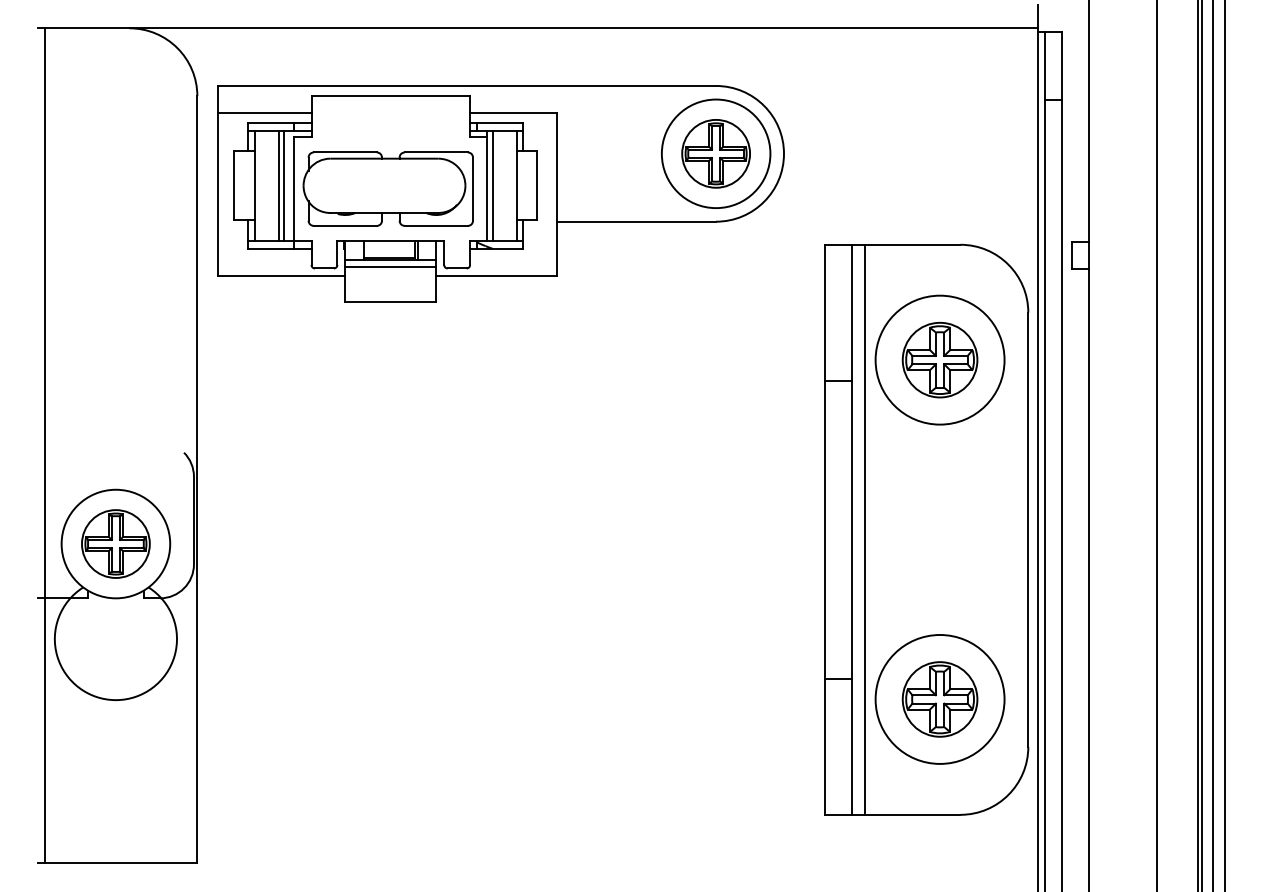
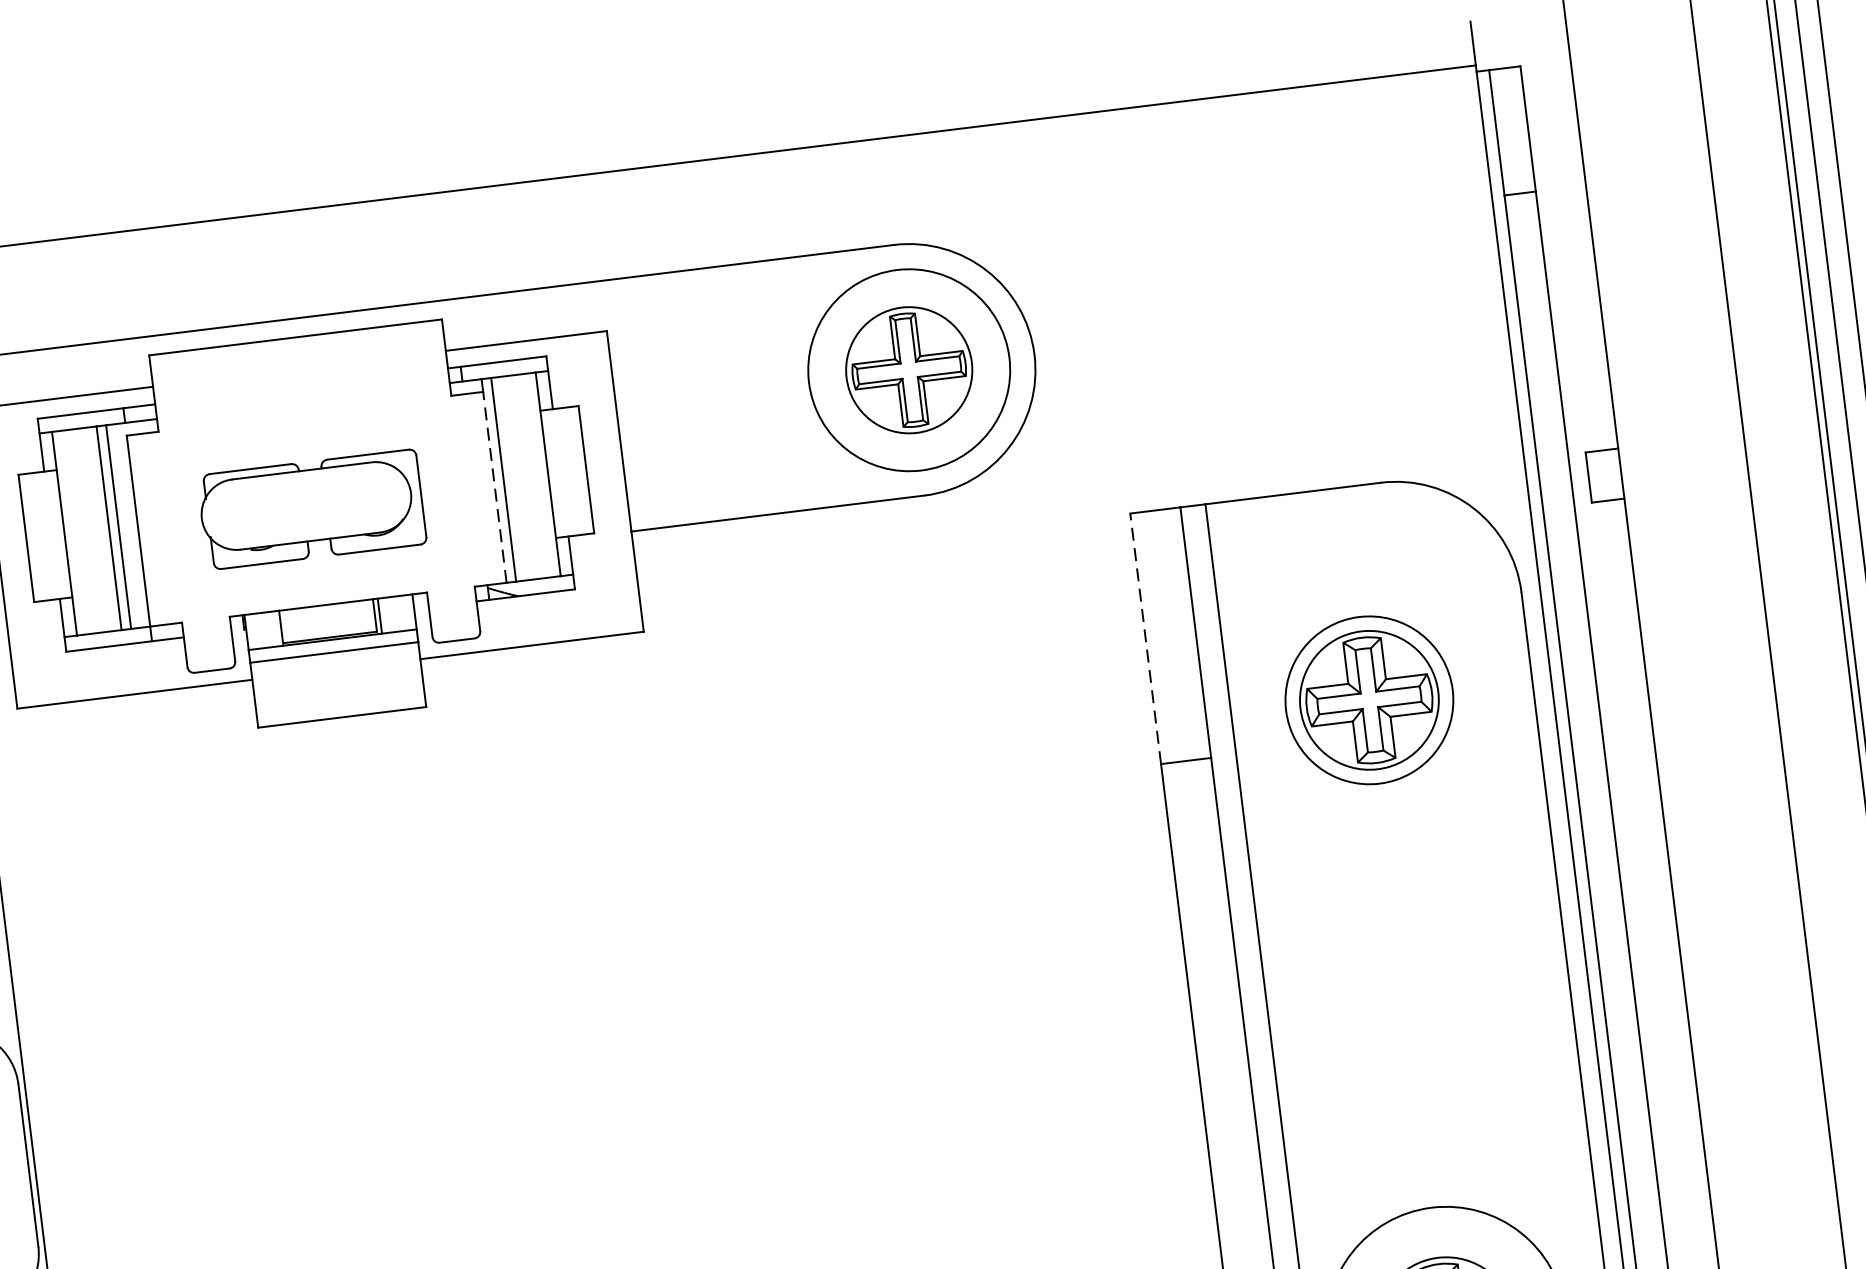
part: (387, 188) -> (310, 508), size x0.7
line: (487, 189) -> (495, 487), solid -> dashed
line: (824, 312) -> (1145, 638), solid -> dashed
circle: (939, 359) -> (1368, 699), size x0.7

